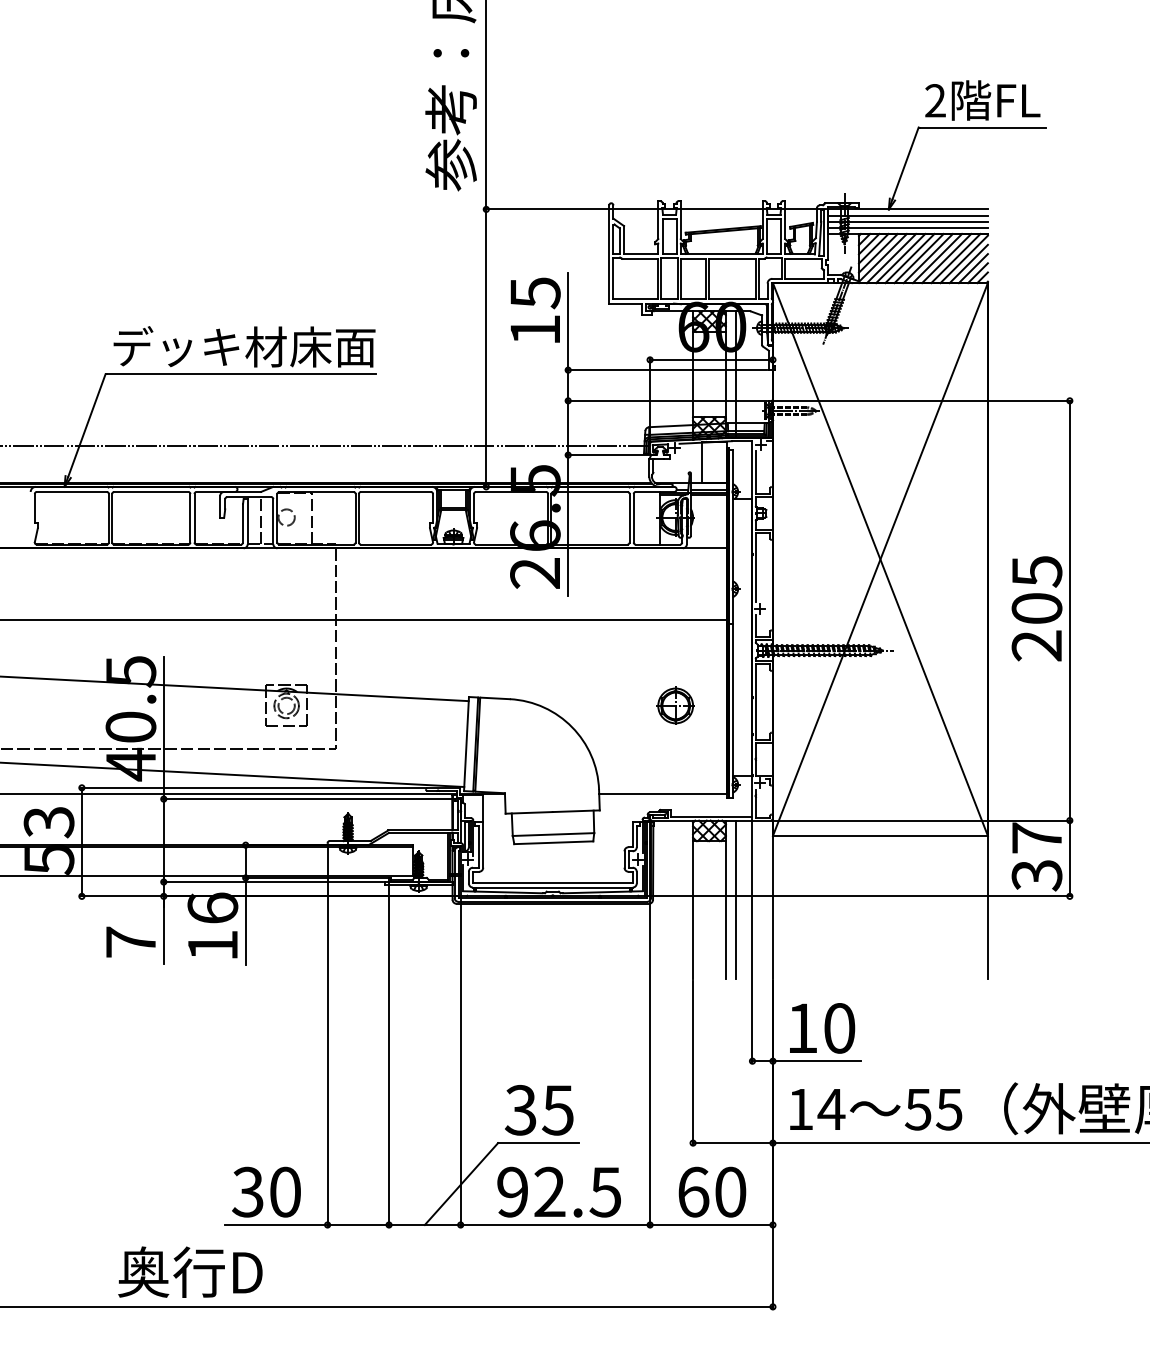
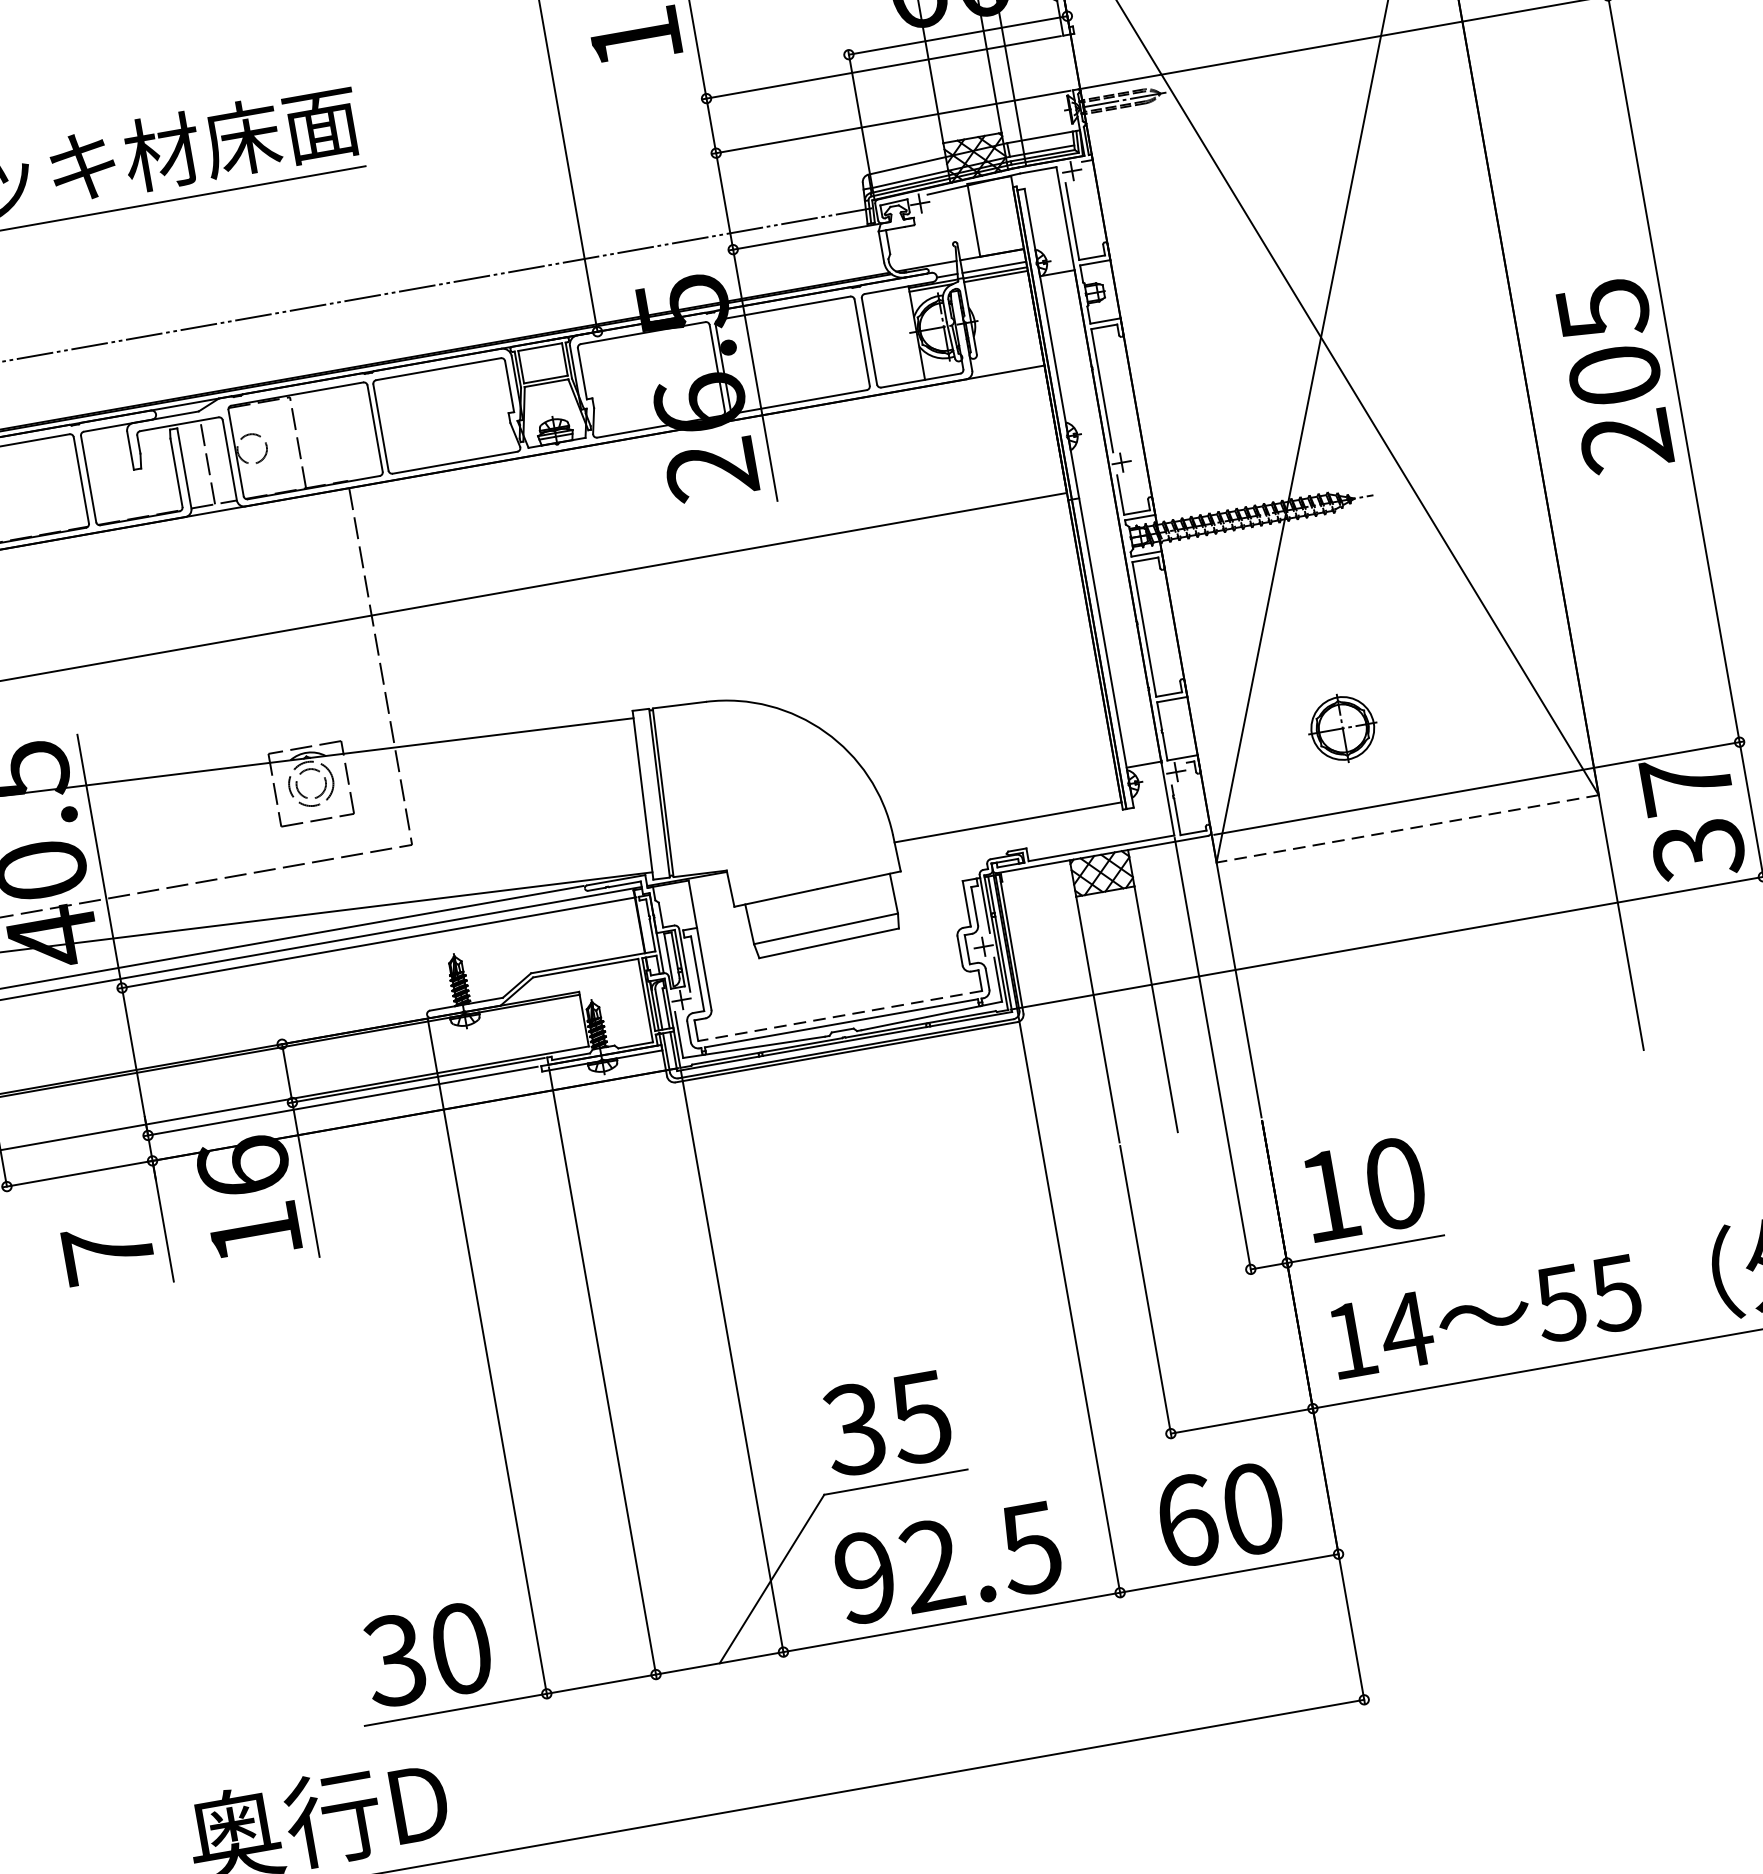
part: (675, 705) -> (1342, 727), moved
line: (879, 835) -> (1405, 828), solid -> dashed
line: (552, 883) -> (839, 1016), solid -> dashed
line: (736, 899) -> (1171, 986), removed

